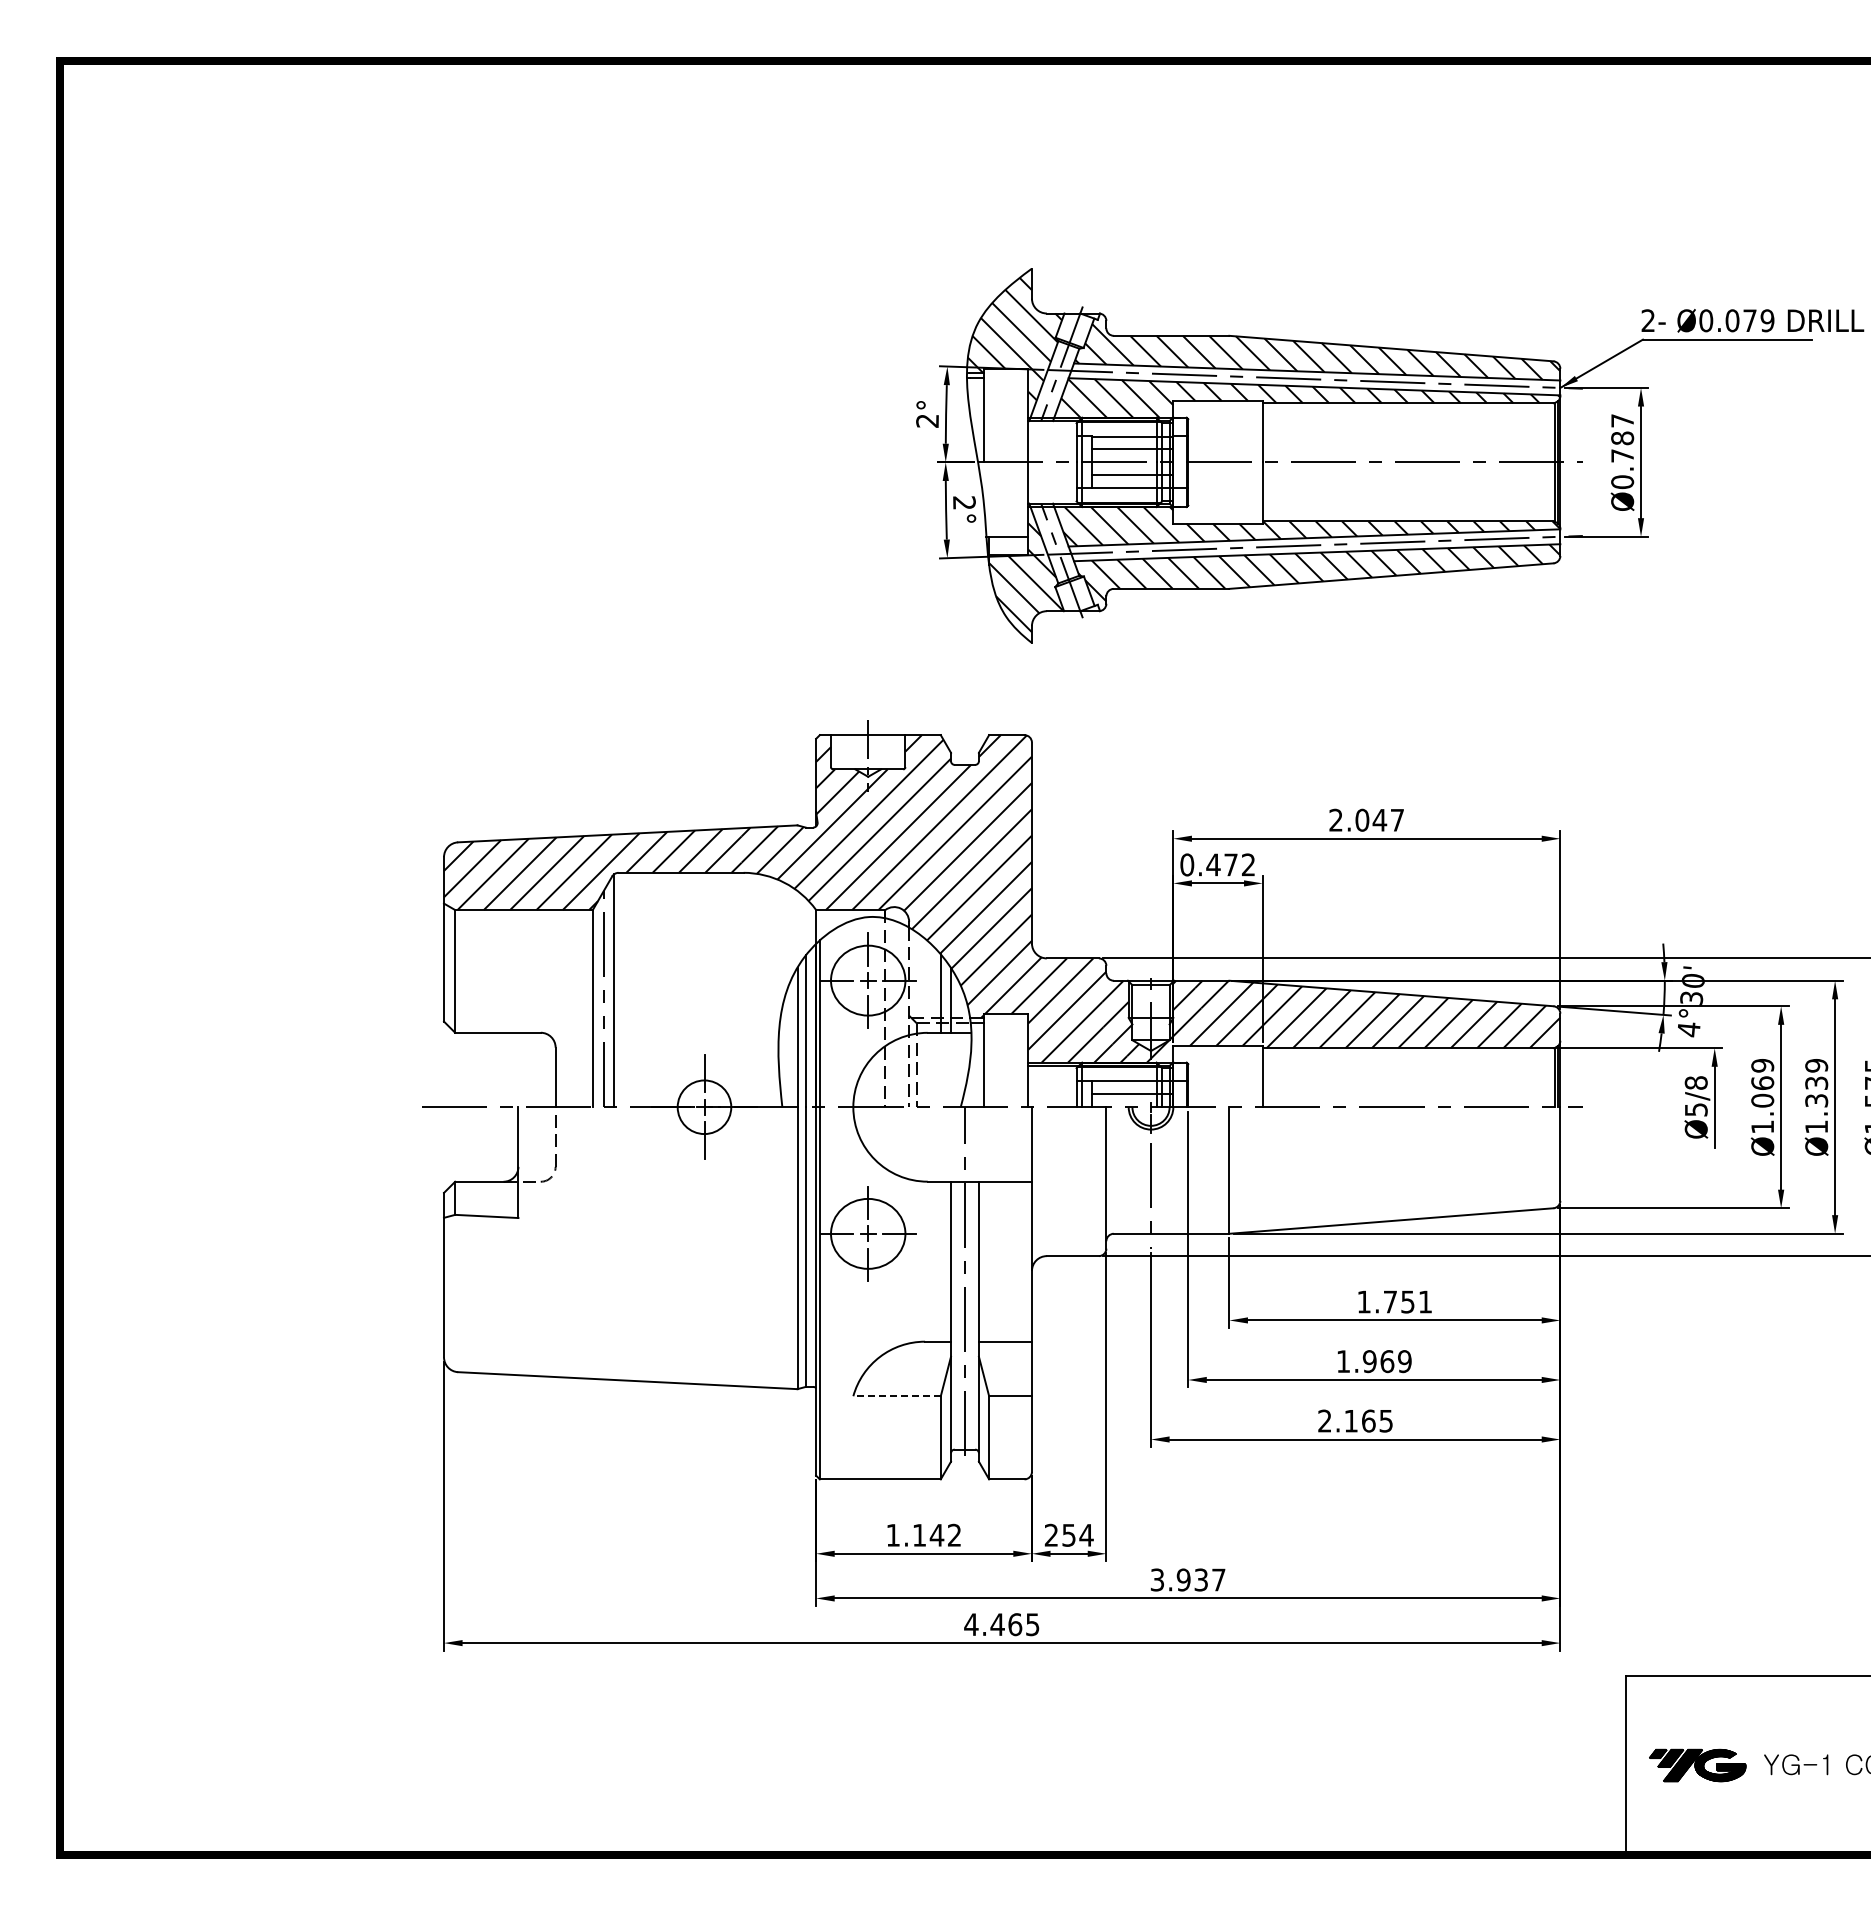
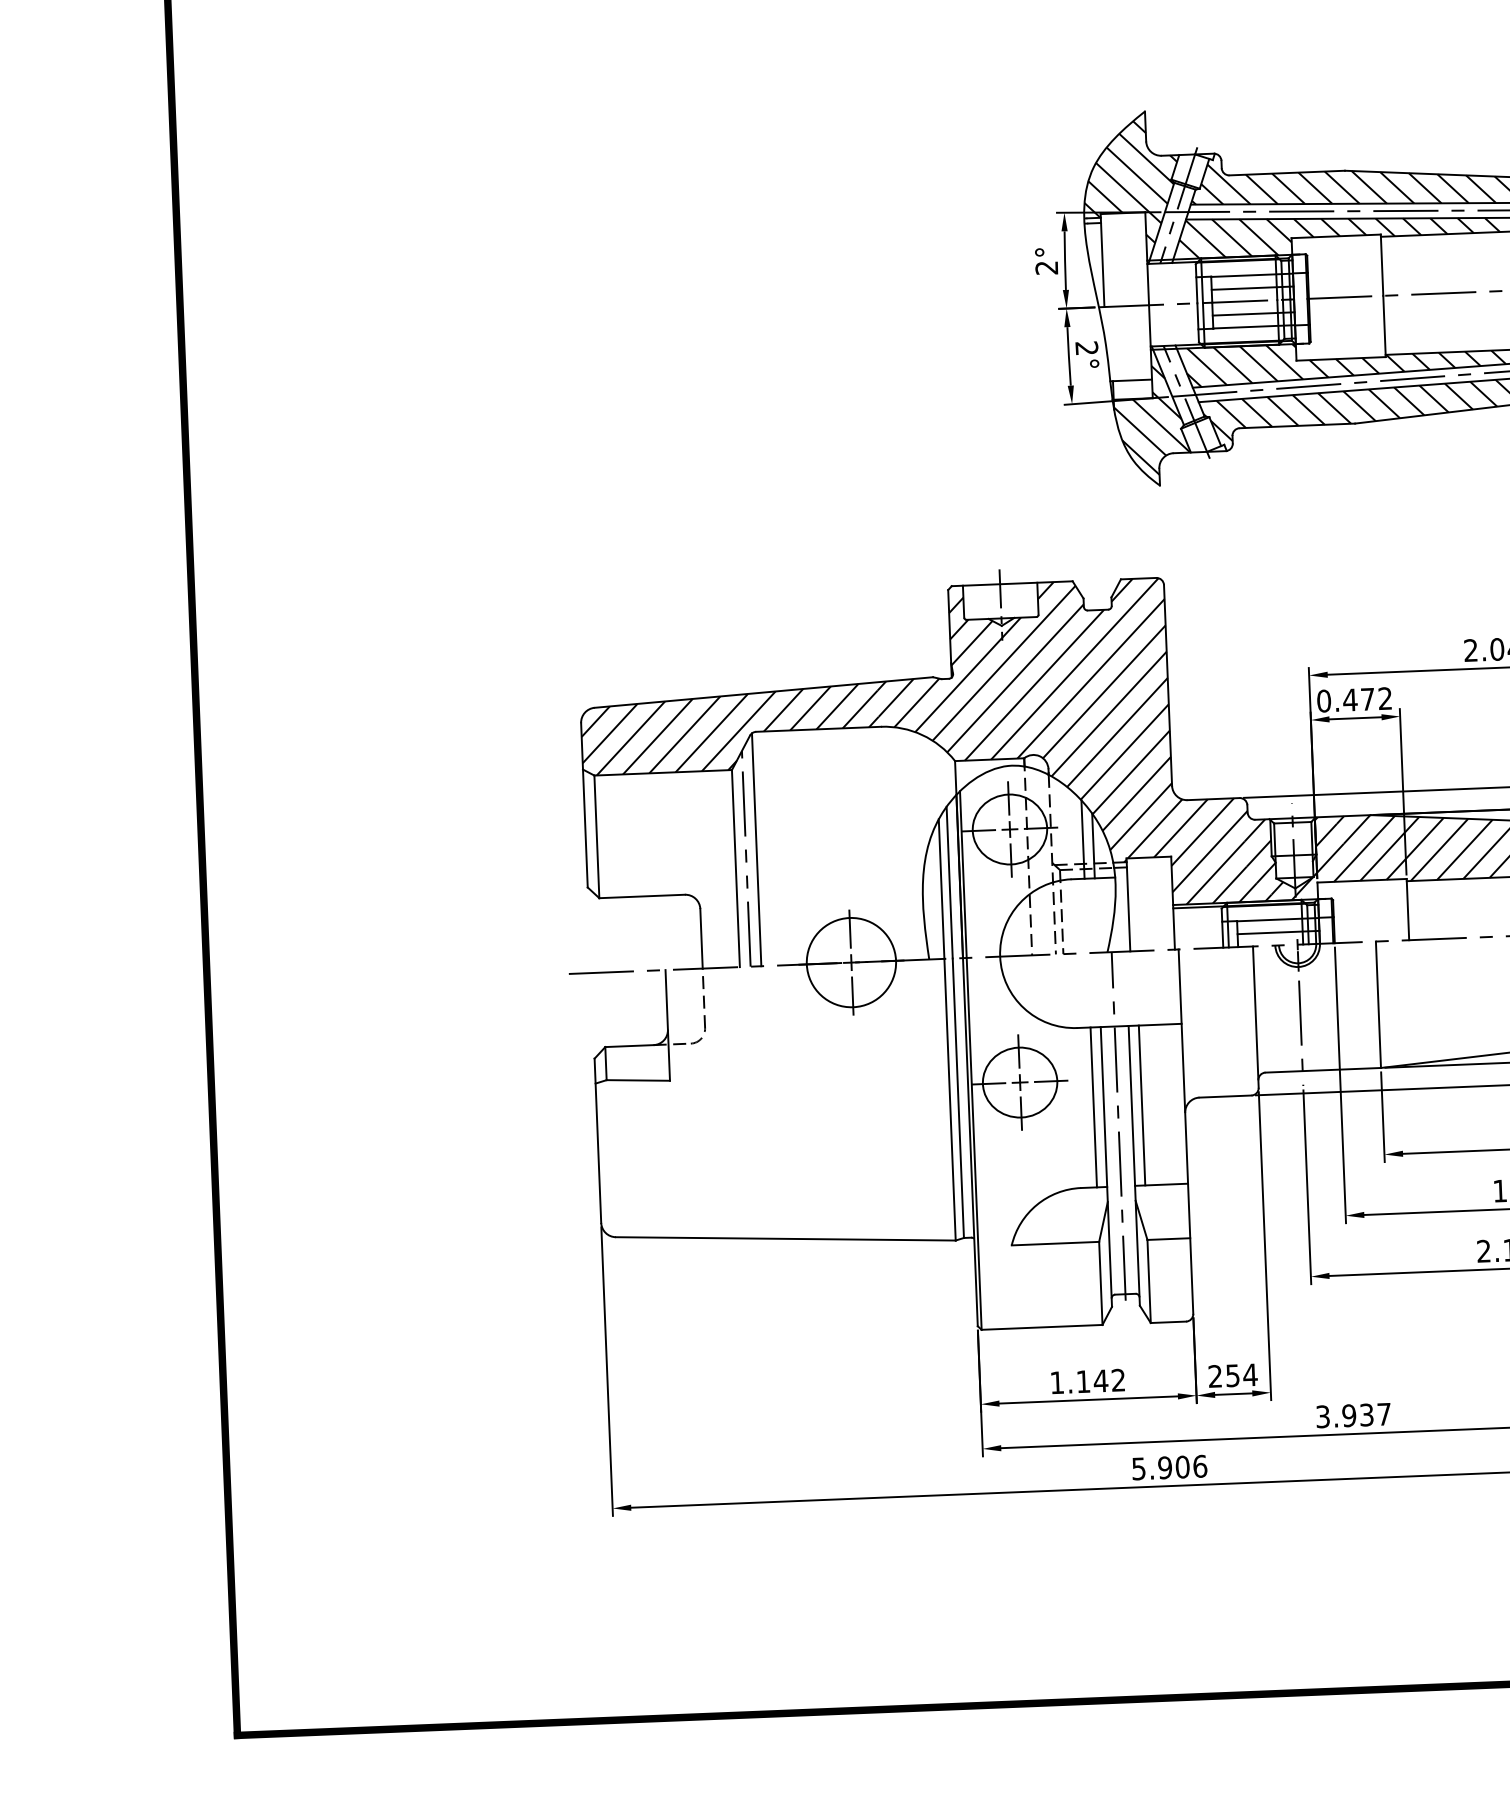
circle: (704, 1106) -> (851, 961), size x1.67
line: (940, 1261) -> (1093, 1107), added
line: (989, 1261) -> (1142, 1105), added
line: (897, 1396) -> (1055, 1243), dashed -> solid
text: (1001, 1624) -> (1168, 1467), 4.465 -> 5.906

